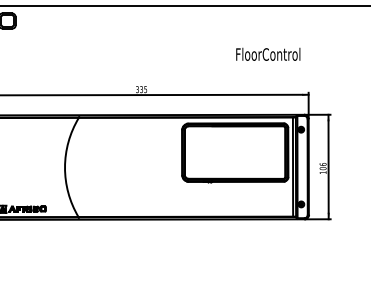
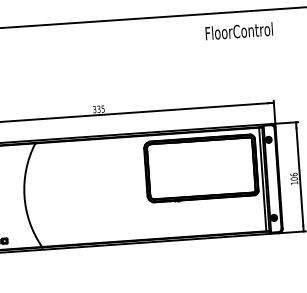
text: (268, 53) -> (239, 30), moved

